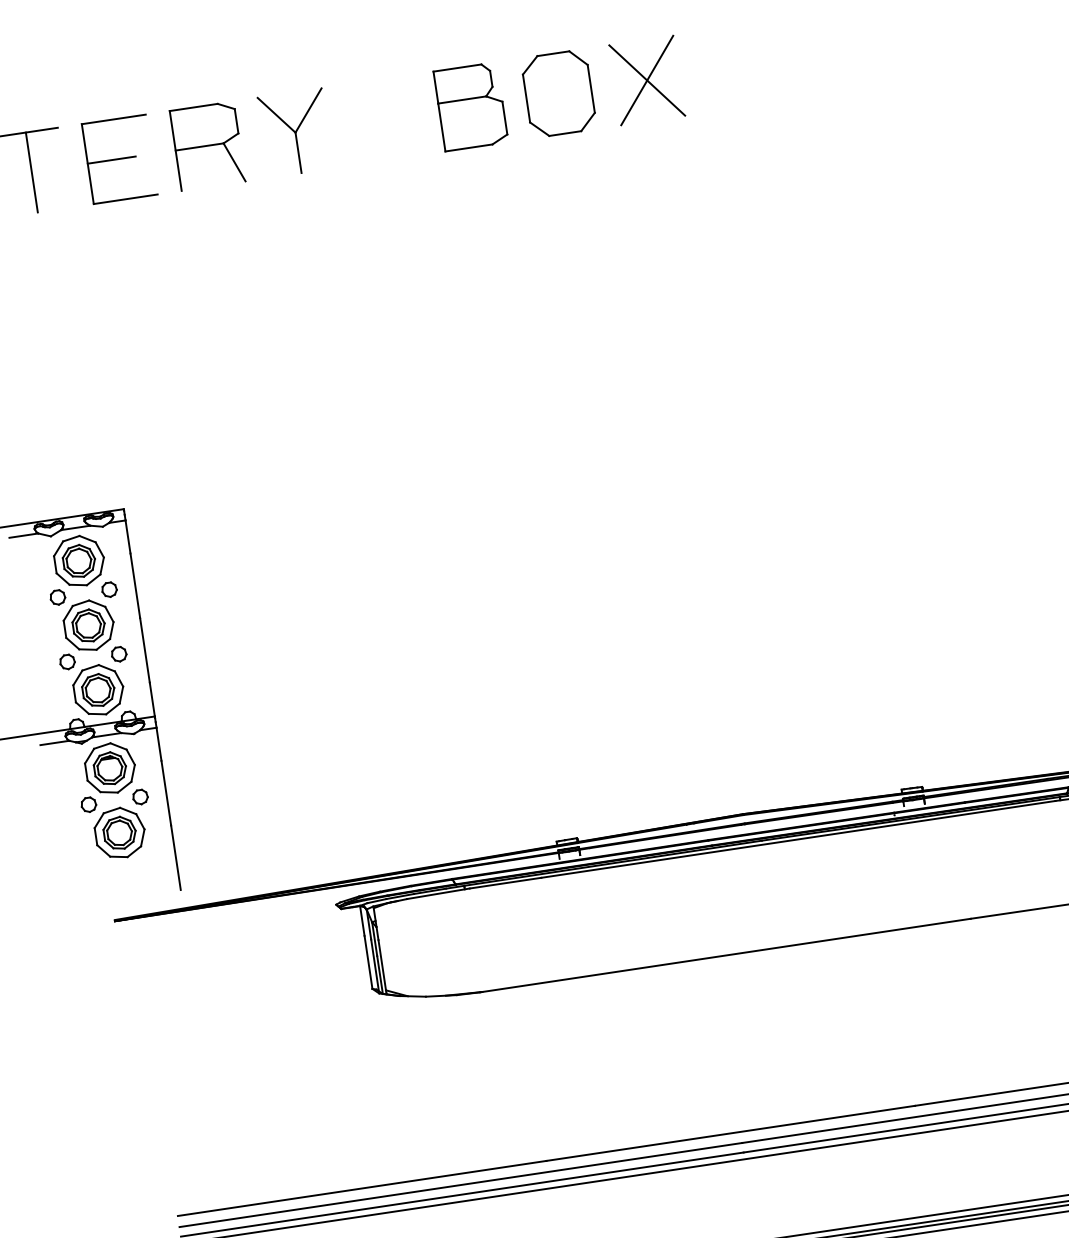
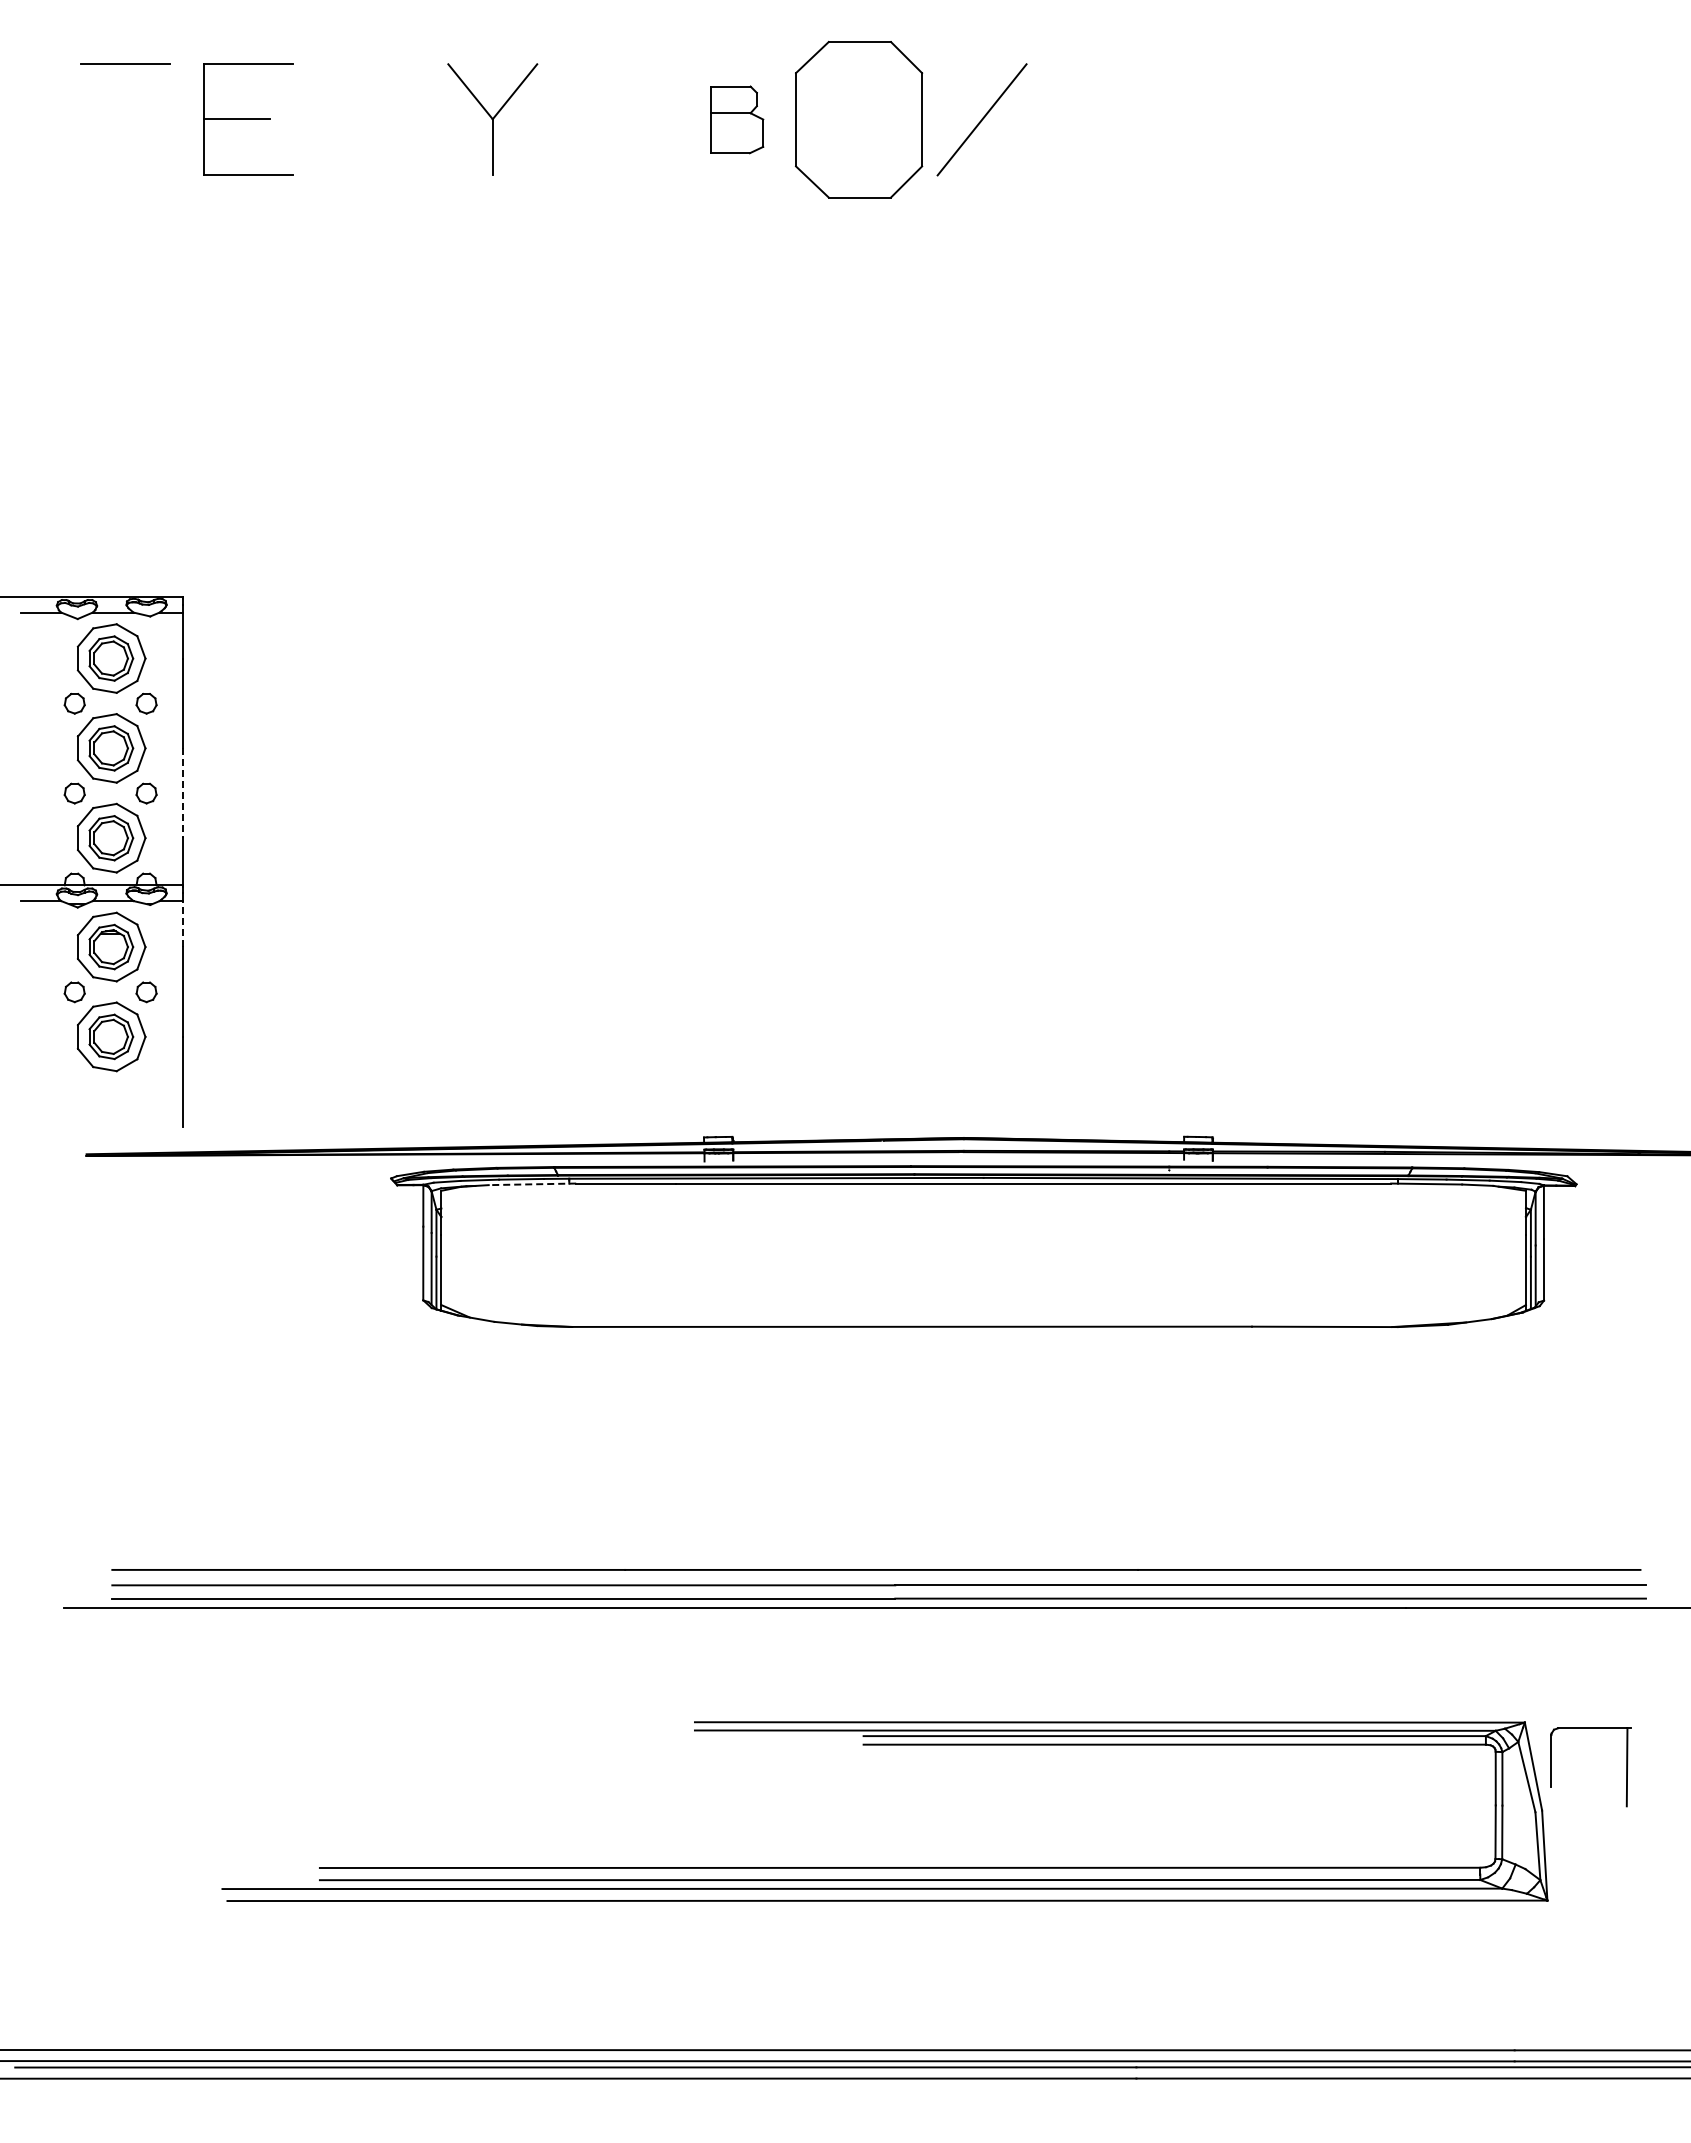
line: (646, 80) -> (981, 119), removed
part: (559, 93) -> (859, 119), size x1.4
part: (470, 106) -> (736, 119), size x0.6
part: (207, 145) -> (370, 119), removed
line: (31, 172) -> (125, 119), removed
line: (144, 650) -> (182, 793), solid -> dashed
line: (158, 743) -> (182, 923), solid -> dashed
line: (438, 893) -> (532, 1184), solid -> dashed

